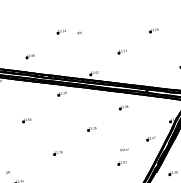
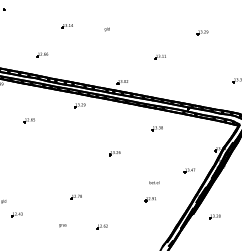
part: (60, 31) -> (66, 26), moved
part: (26, 120) -> (28, 120), moved
part: (57, 152) -> (75, 196), moved

